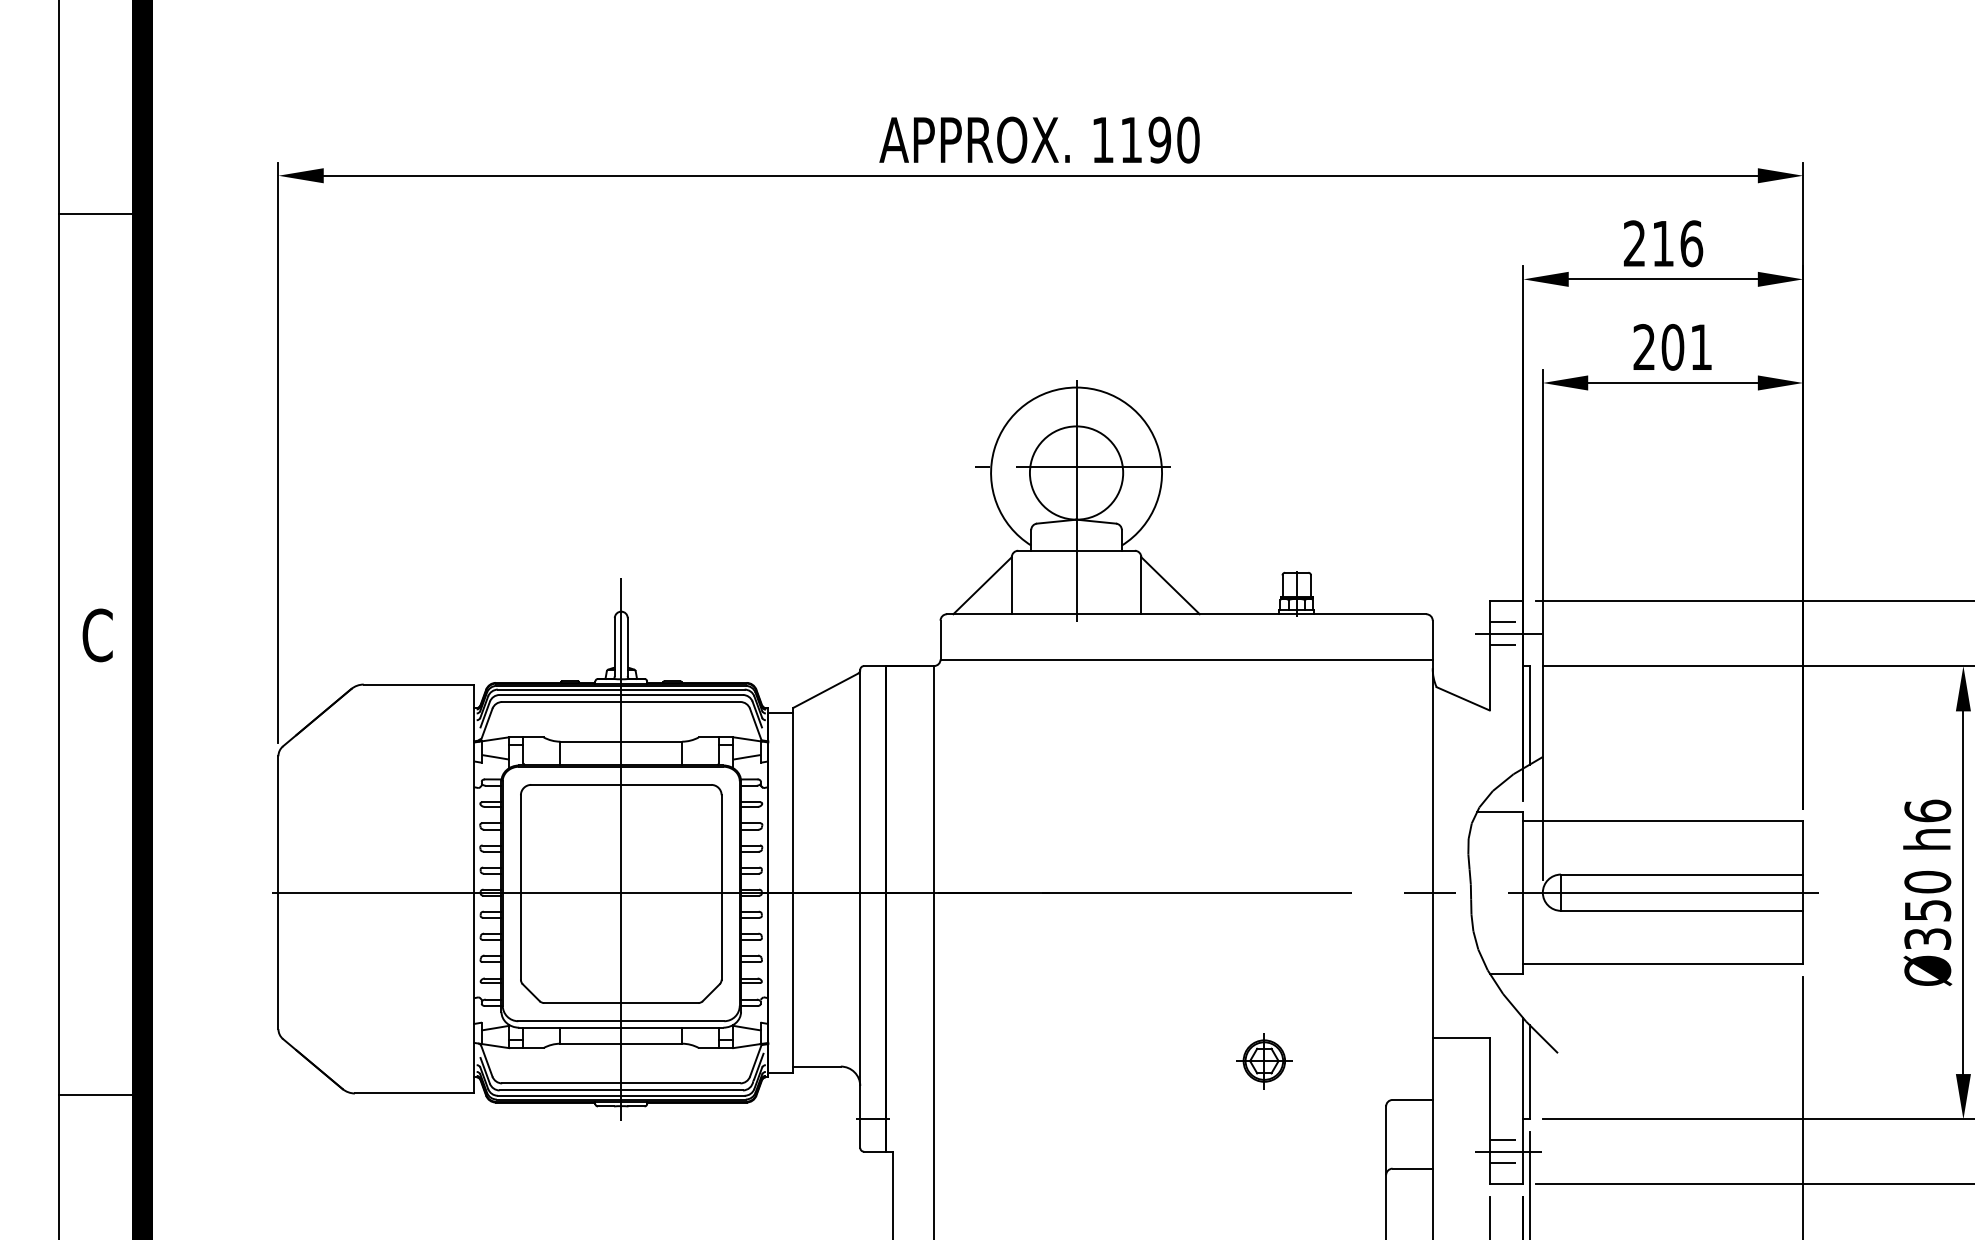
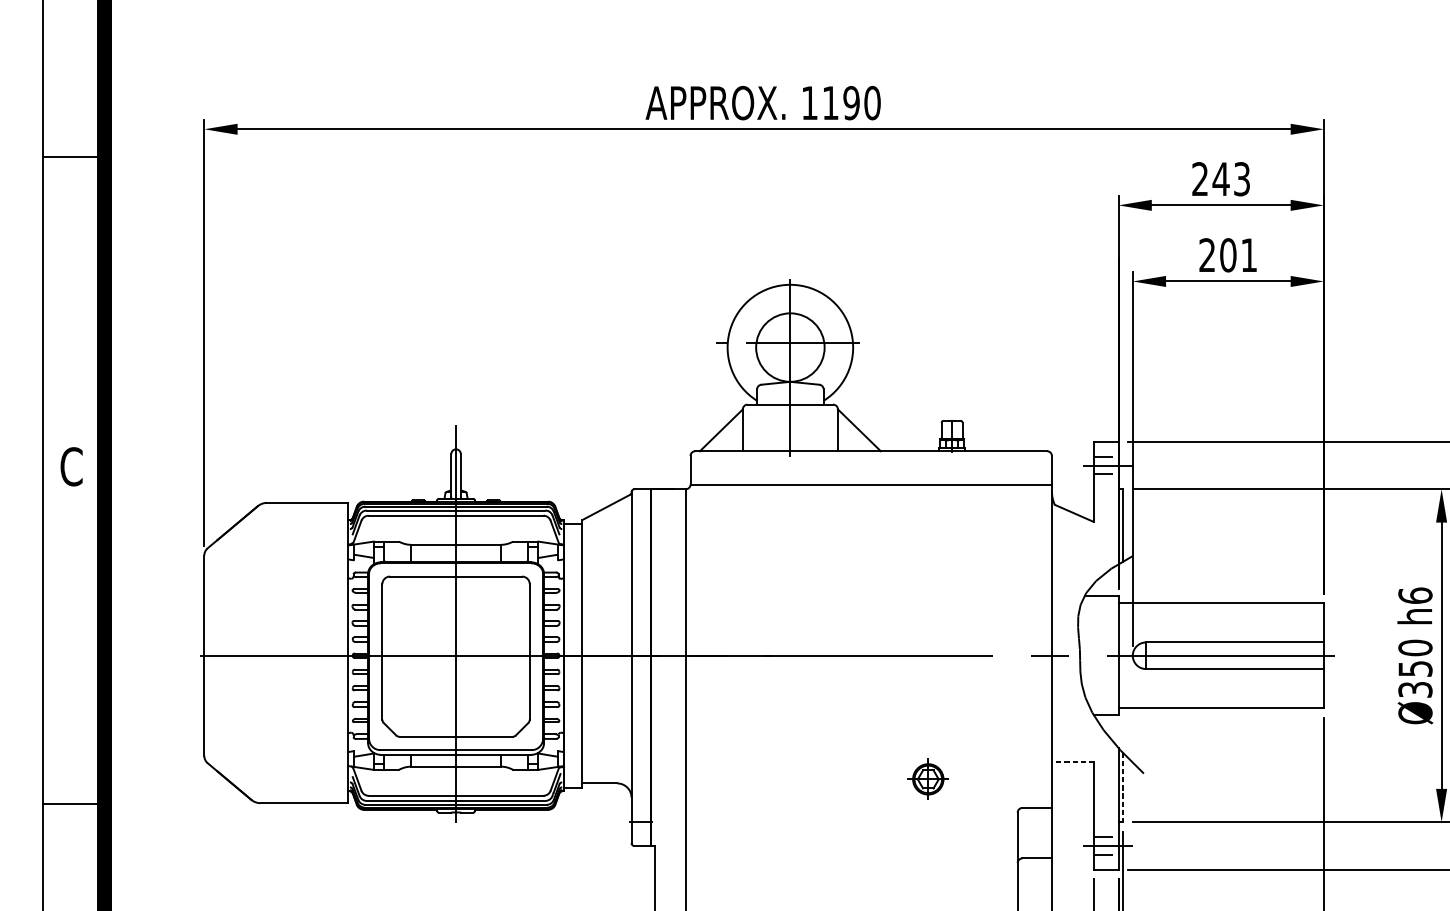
text: (1677, 243) -> (1231, 179), 216 -> 243
line: (1460, 1037) -> (1072, 762), solid -> dashed
line: (1529, 1072) -> (1122, 787), solid -> dashed

